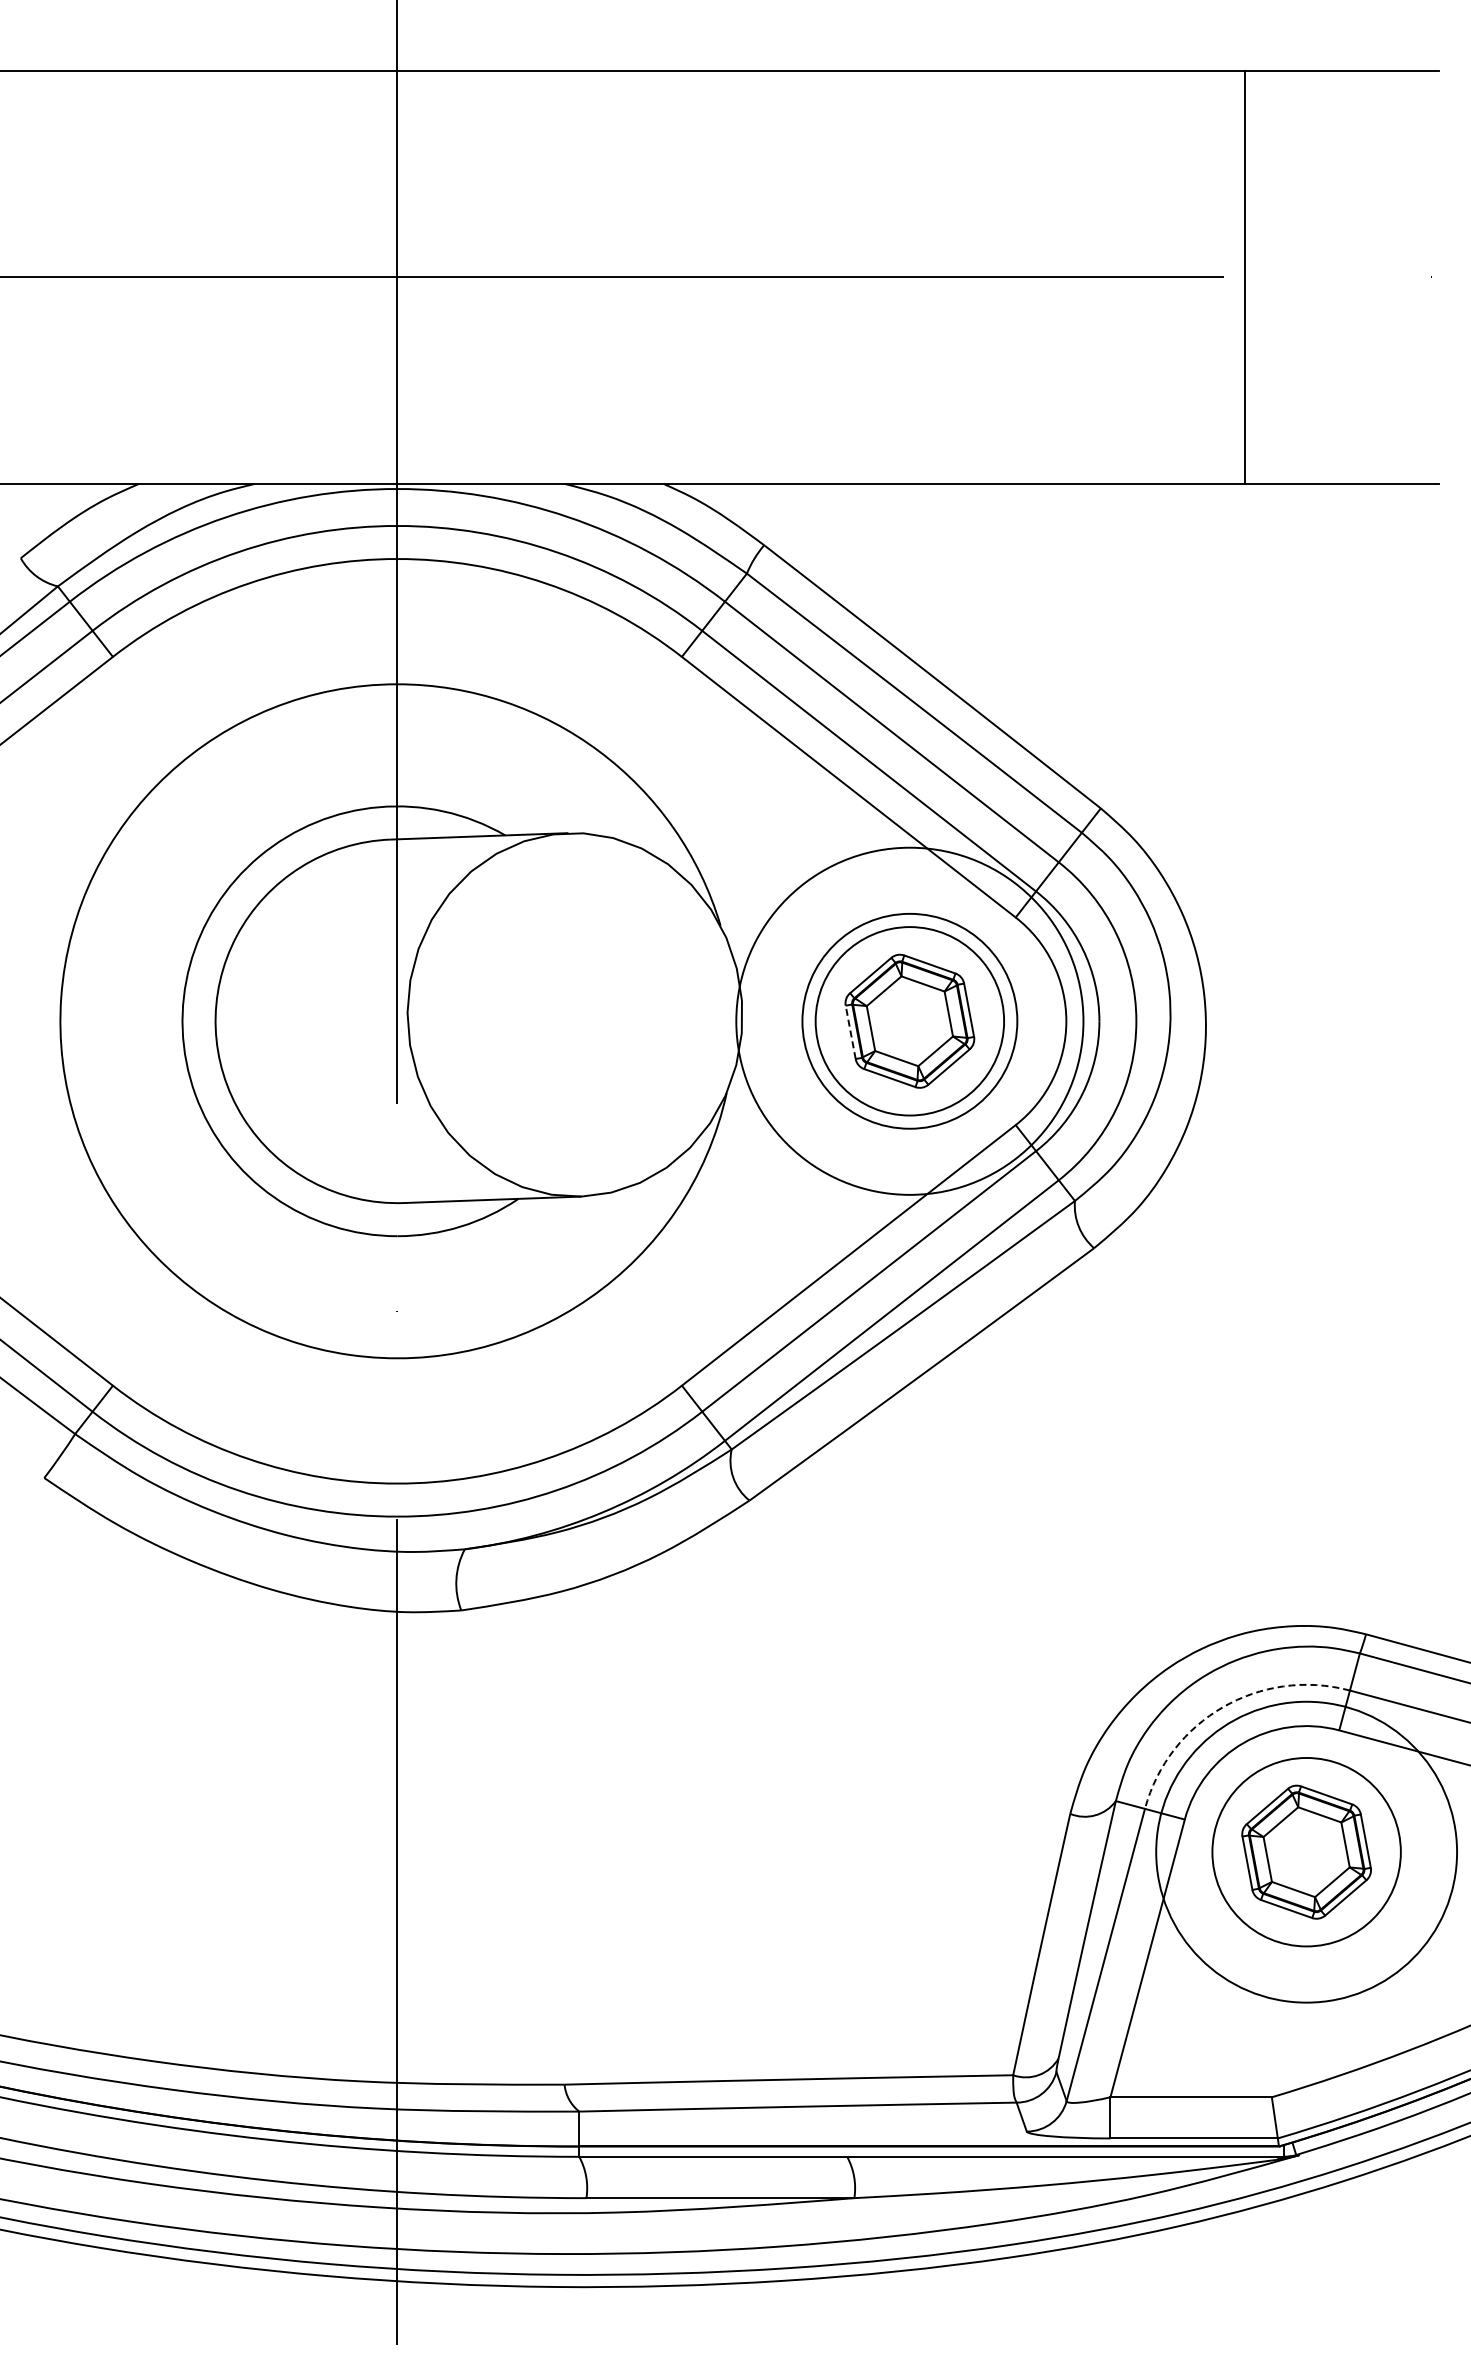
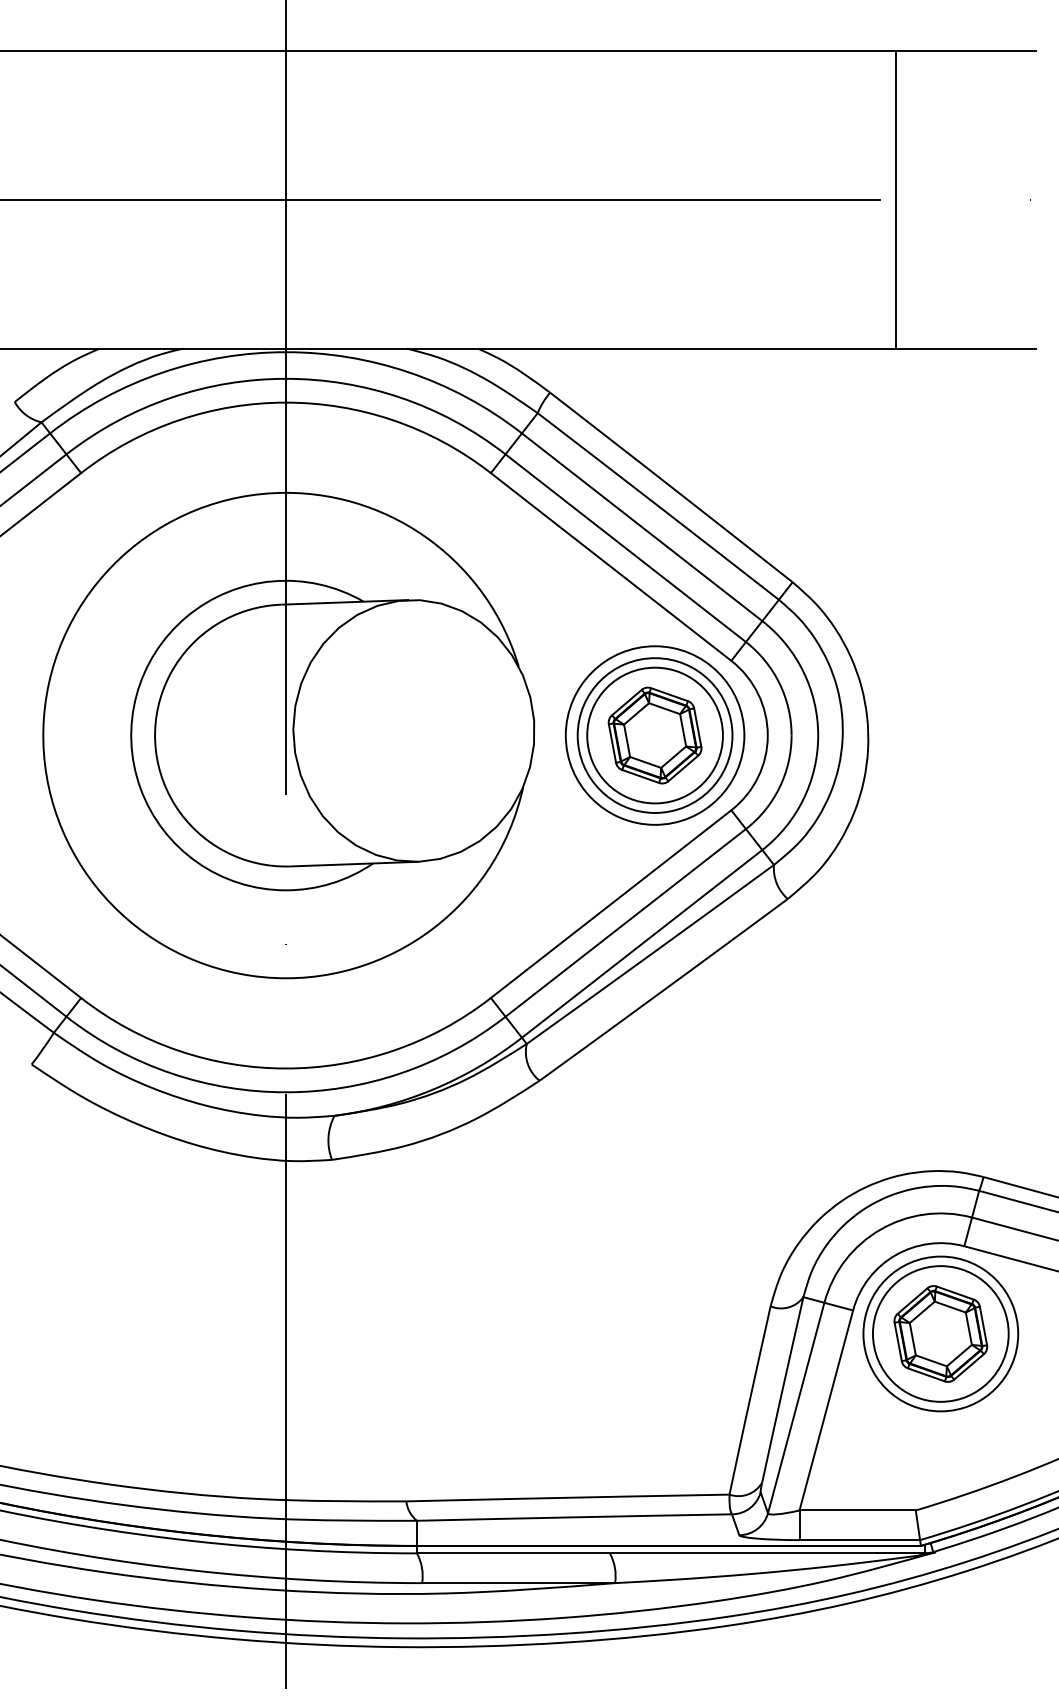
circle: (909, 1021) -> (654, 735), size x0.71
line: (850, 1031) -> (612, 742), dashed -> solid
arc: (1222, 1707) -> (880, 1229), dashed -> solid
circle: (1306, 1851) -> (940, 1333), size x0.71

